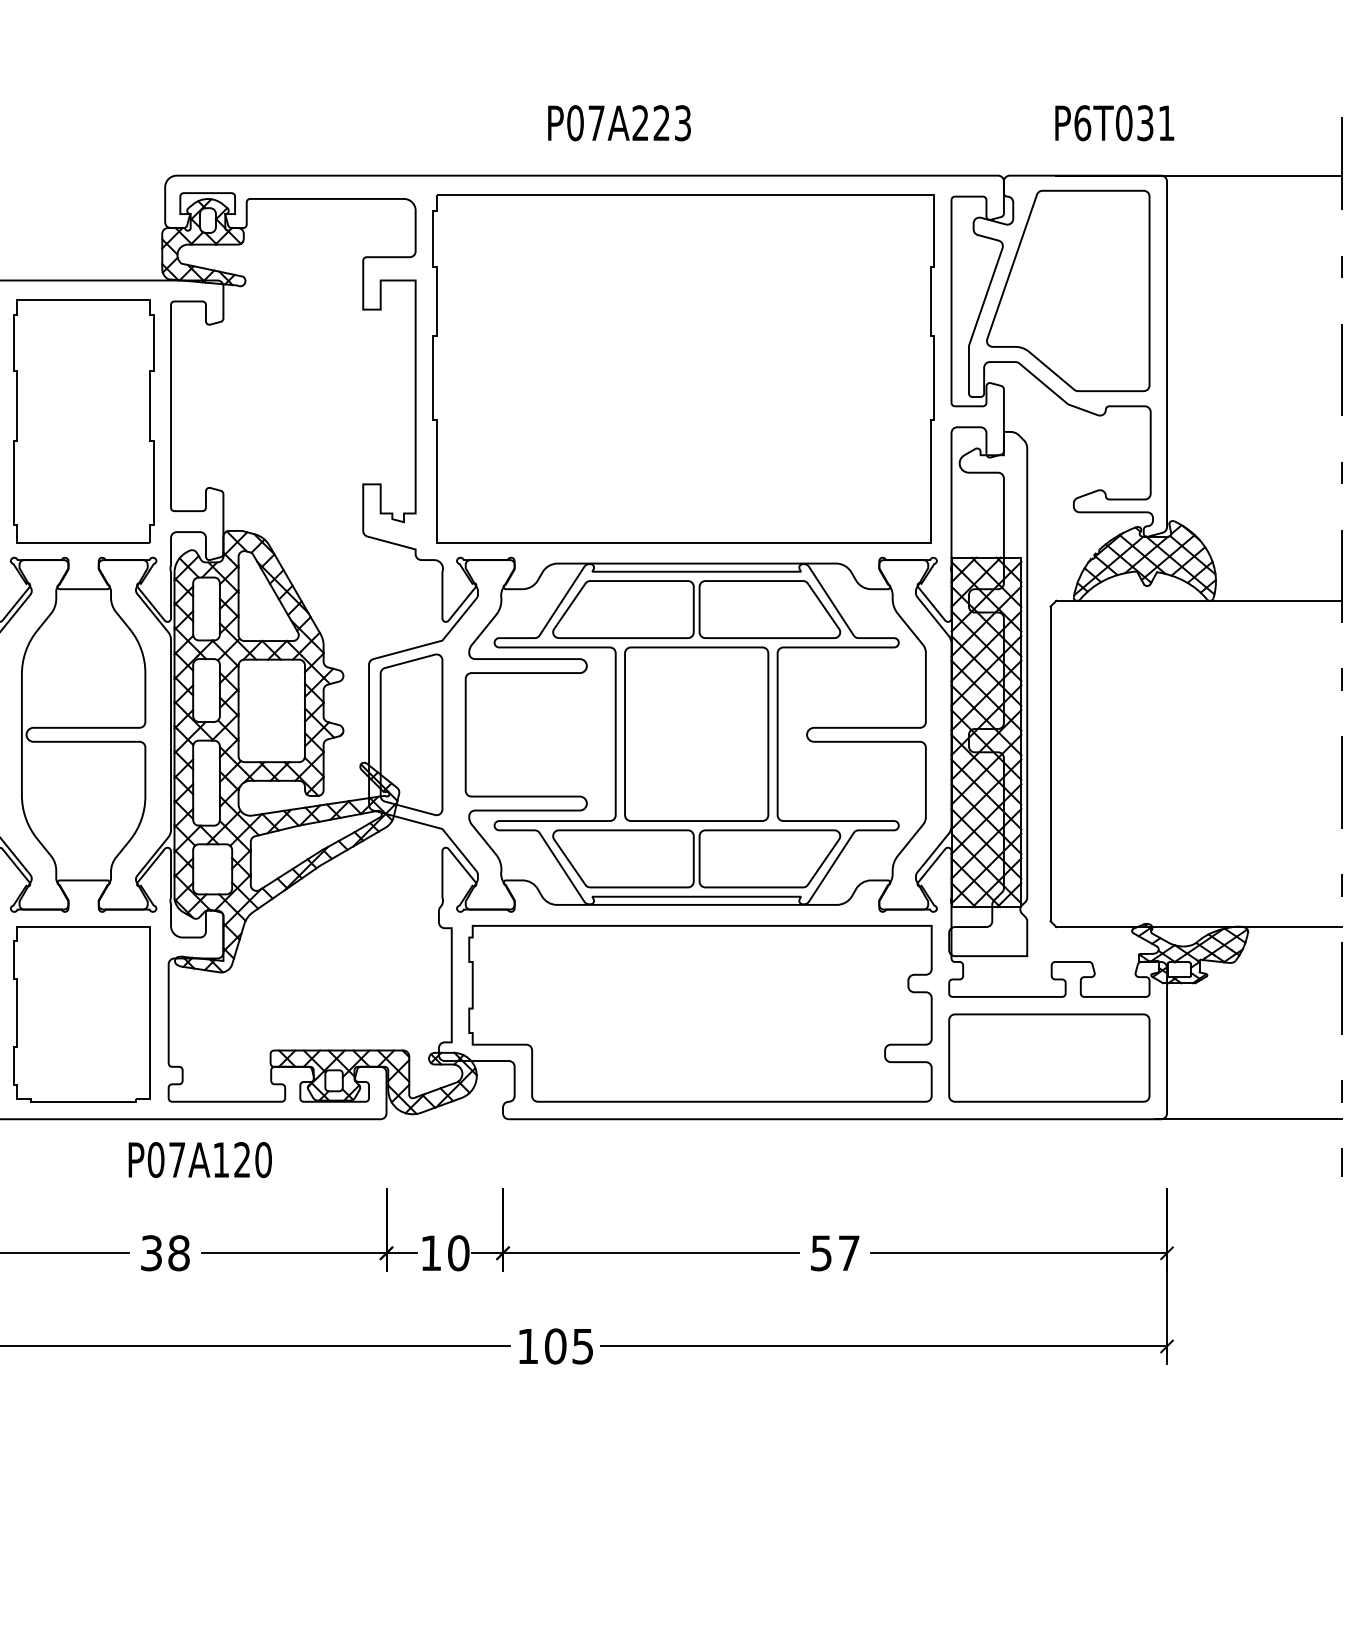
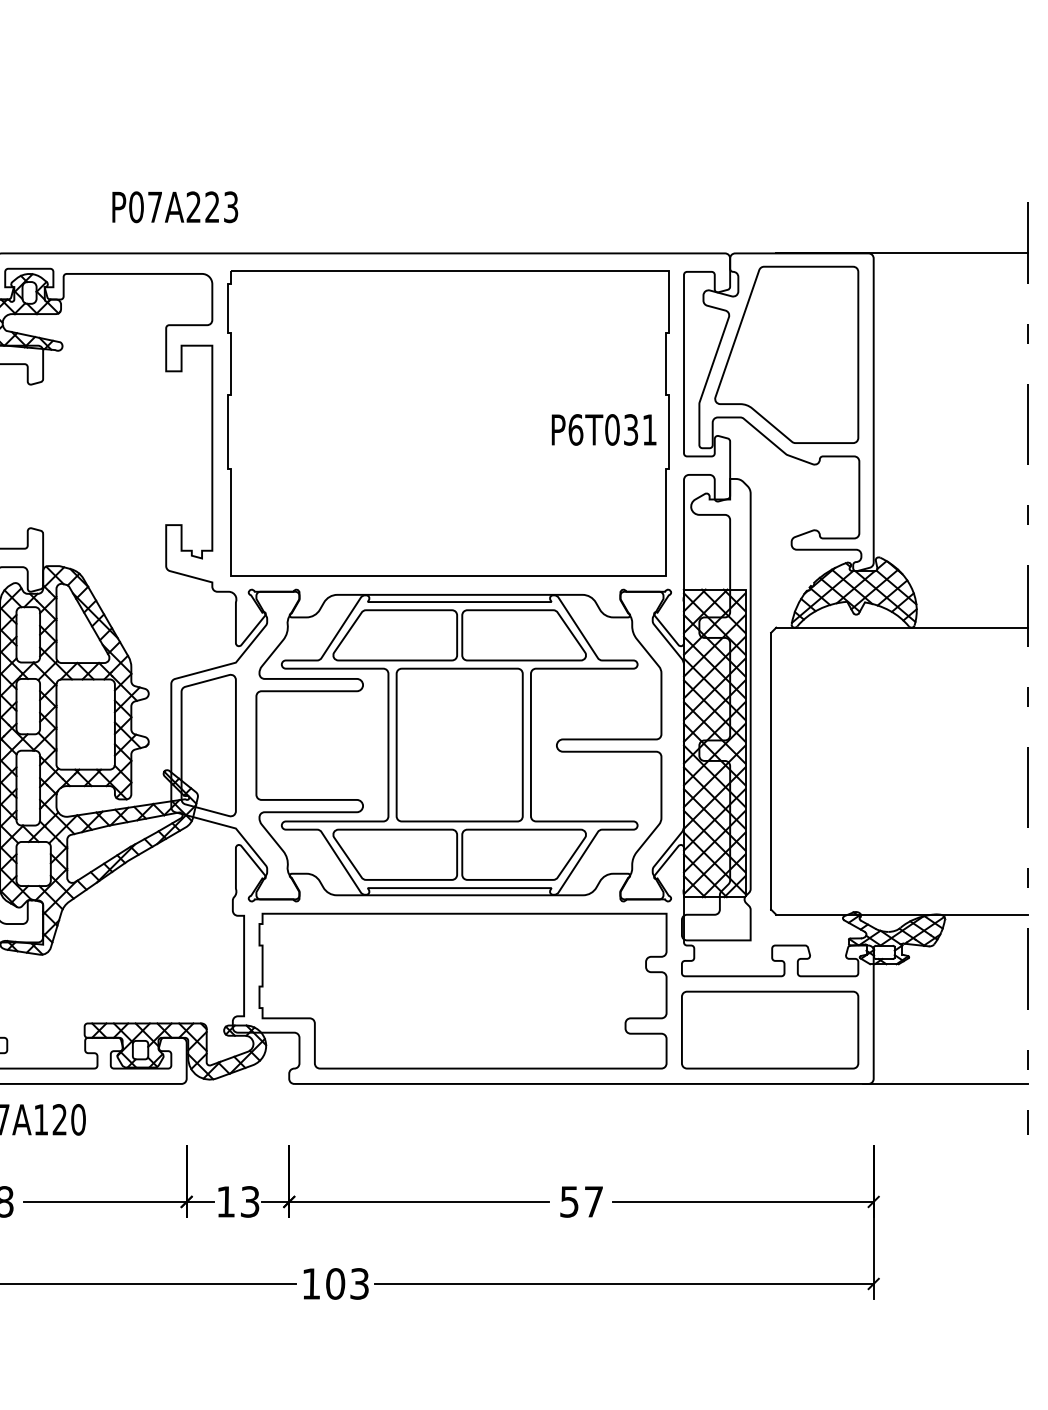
text: (619, 123) -> (175, 207), moved
text: (1114, 123) -> (603, 430), moved
text: (458, 1253) -> (250, 1202), 10 -> 13
text: (583, 1345) -> (360, 1283), 105 -> 103

